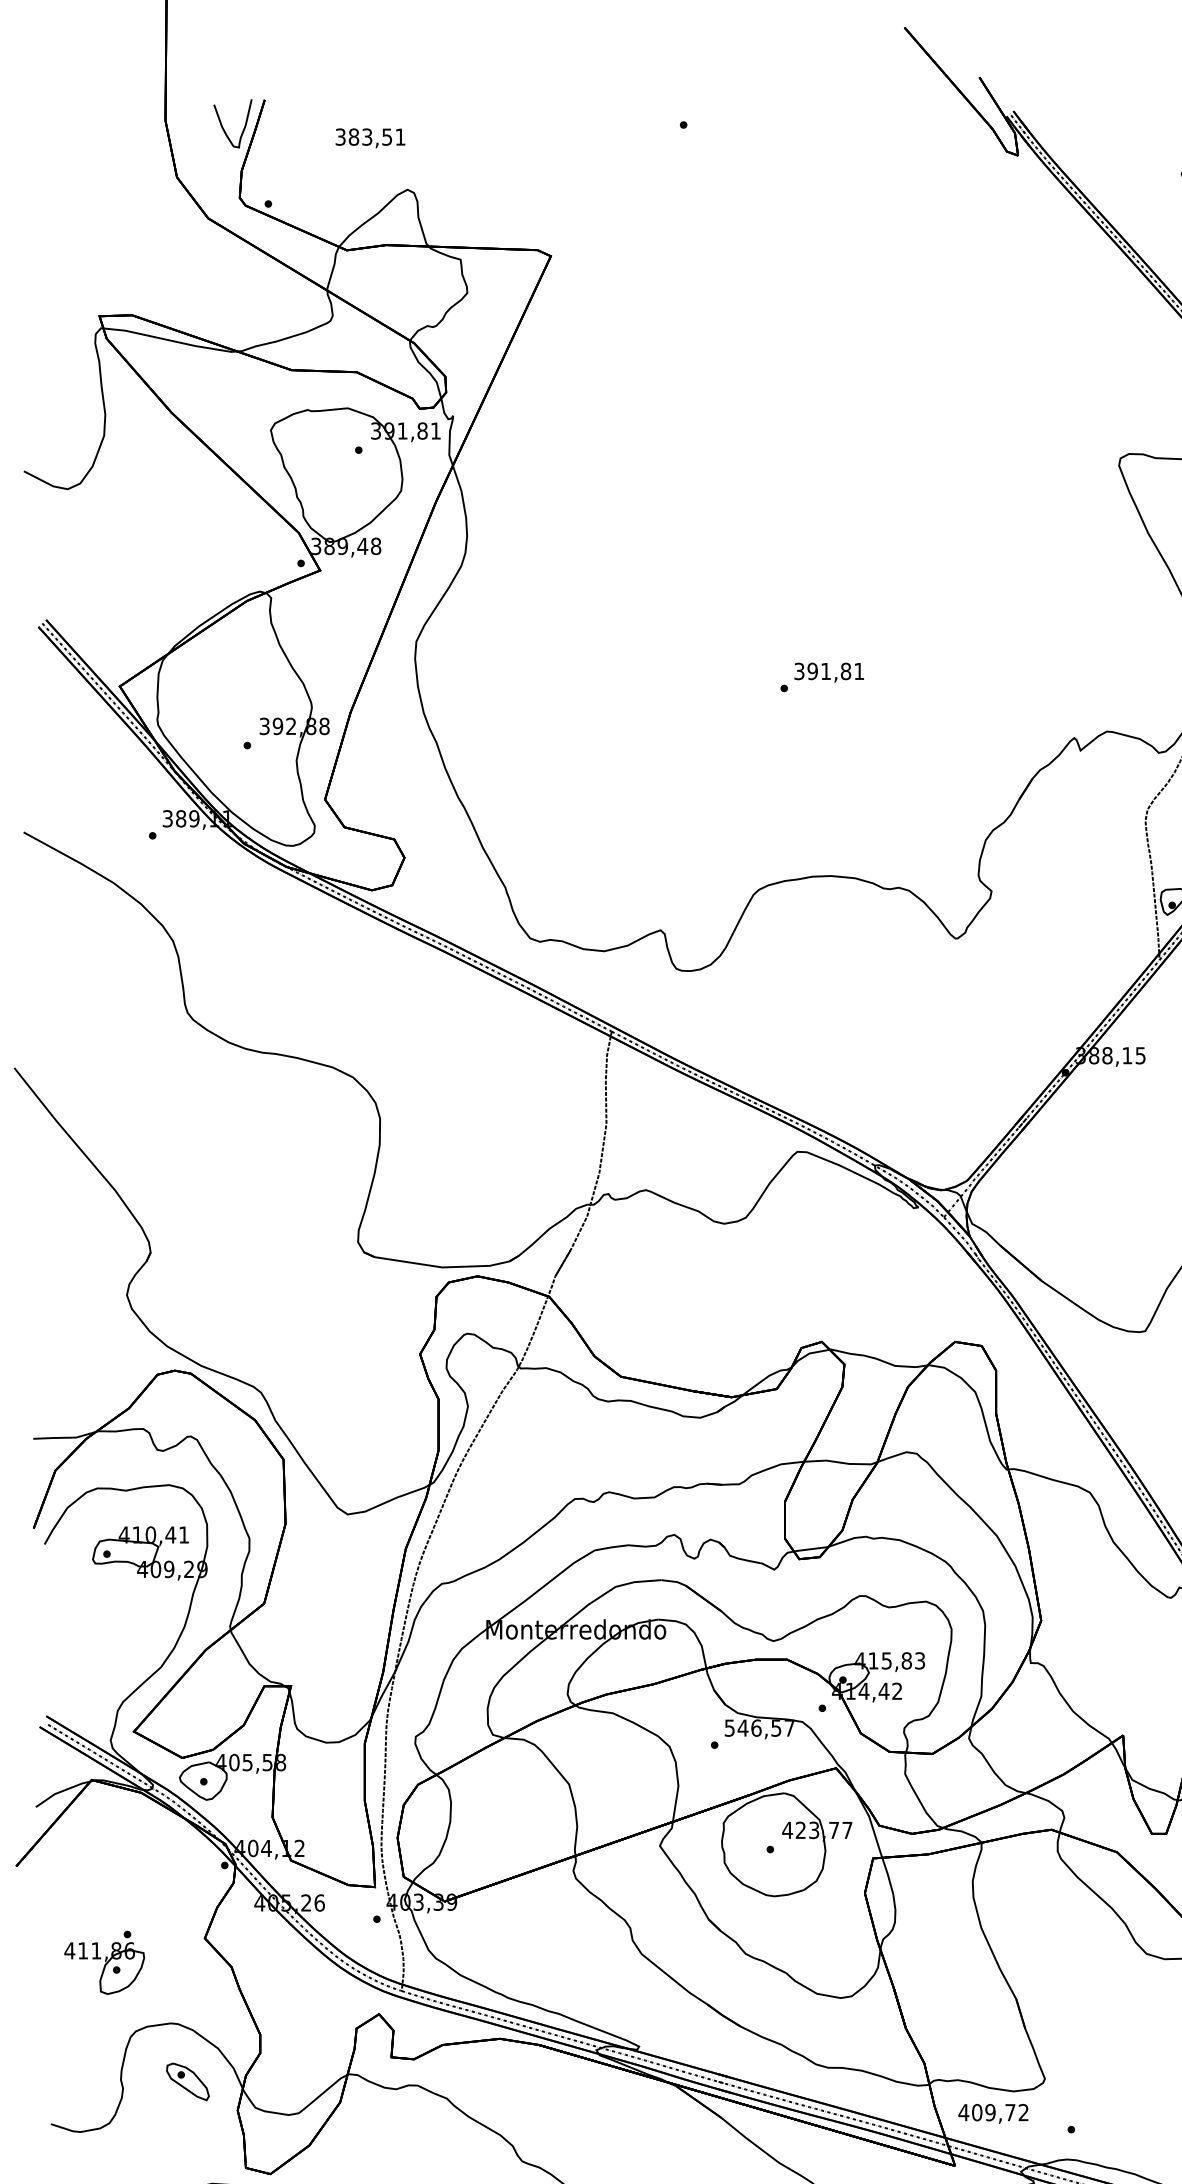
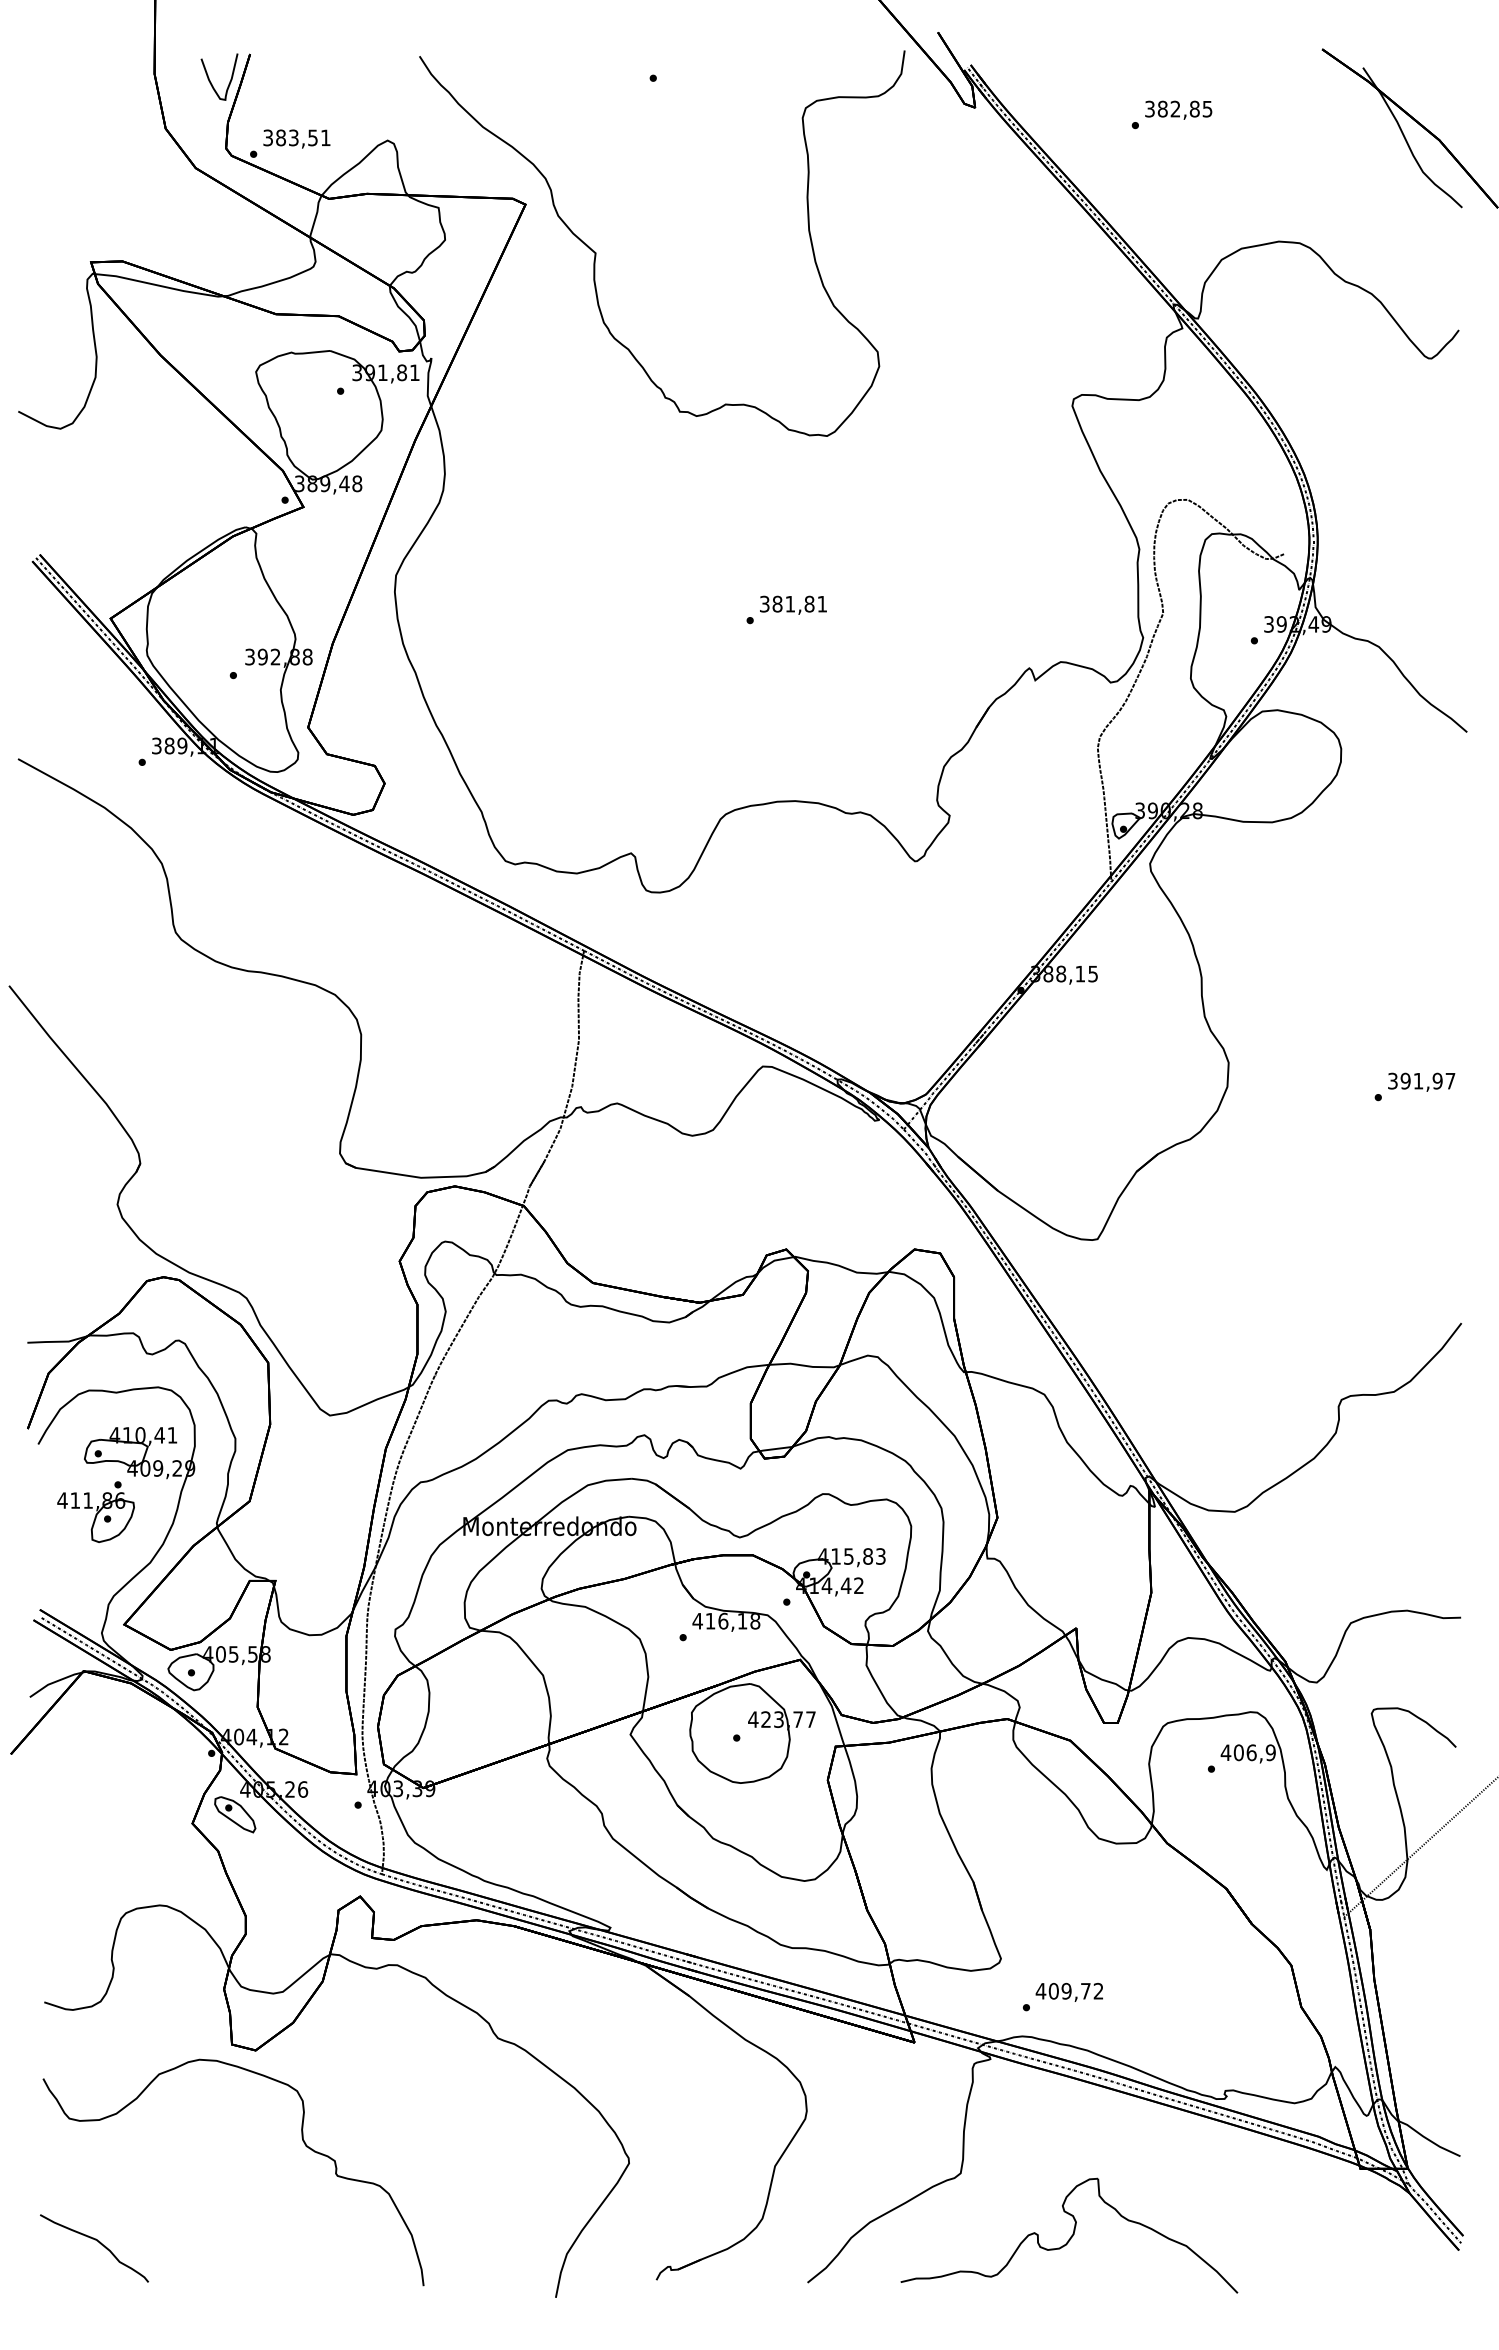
text: (370, 137) -> (296, 138), moved
curve: (624, 306) -> (596, 252), added
text: (812, 671) -> (777, 604), 391,81 -> 381,81
text: (759, 1728) -> (726, 1621), 546,57 -> 416,18
part: (104, 1962) -> (95, 1511), moved
part: (188, 2081) -> (235, 1814), moved
text: (992, 2113) -> (1068, 1992), moved

